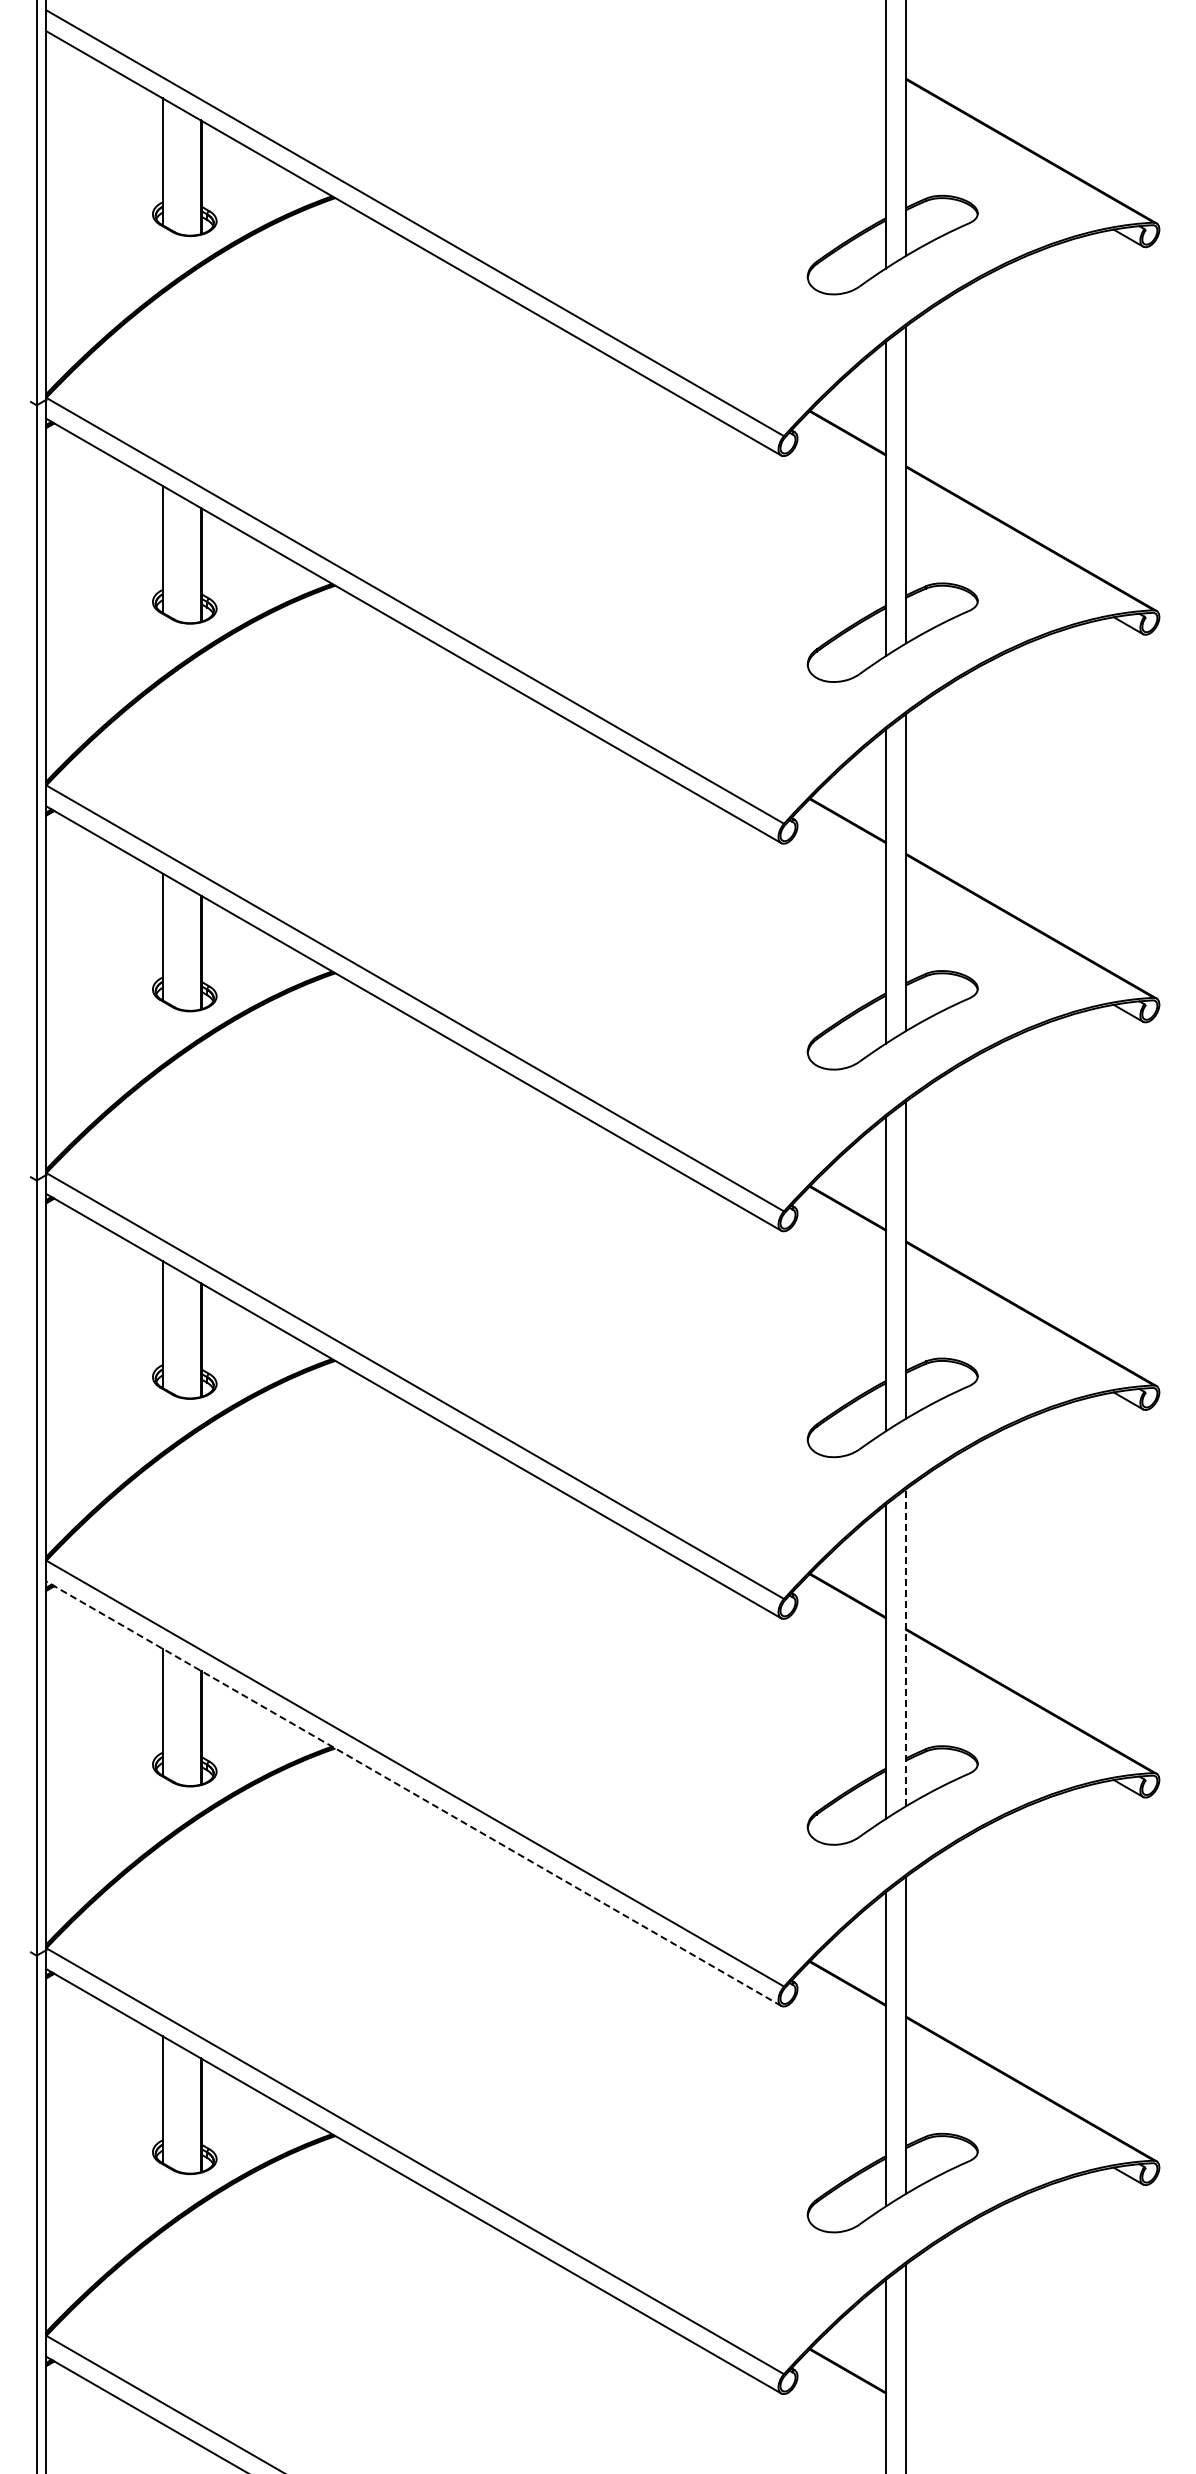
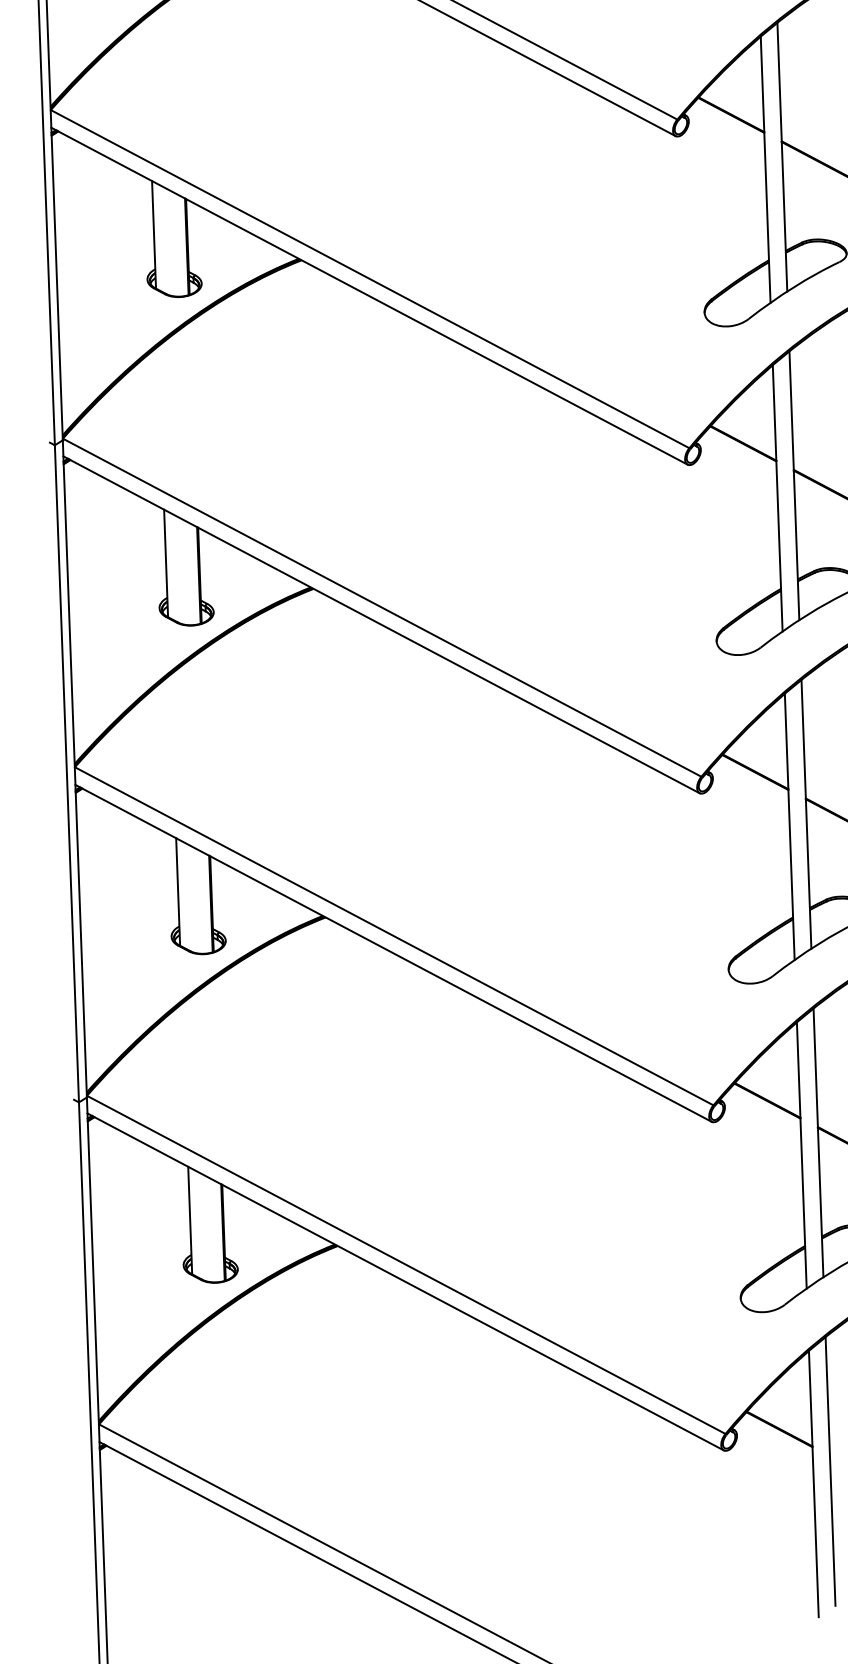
line: (906, 1647) -> (806, 814), dashed -> solid
line: (413, 1793) -> (393, 953), dashed -> solid

